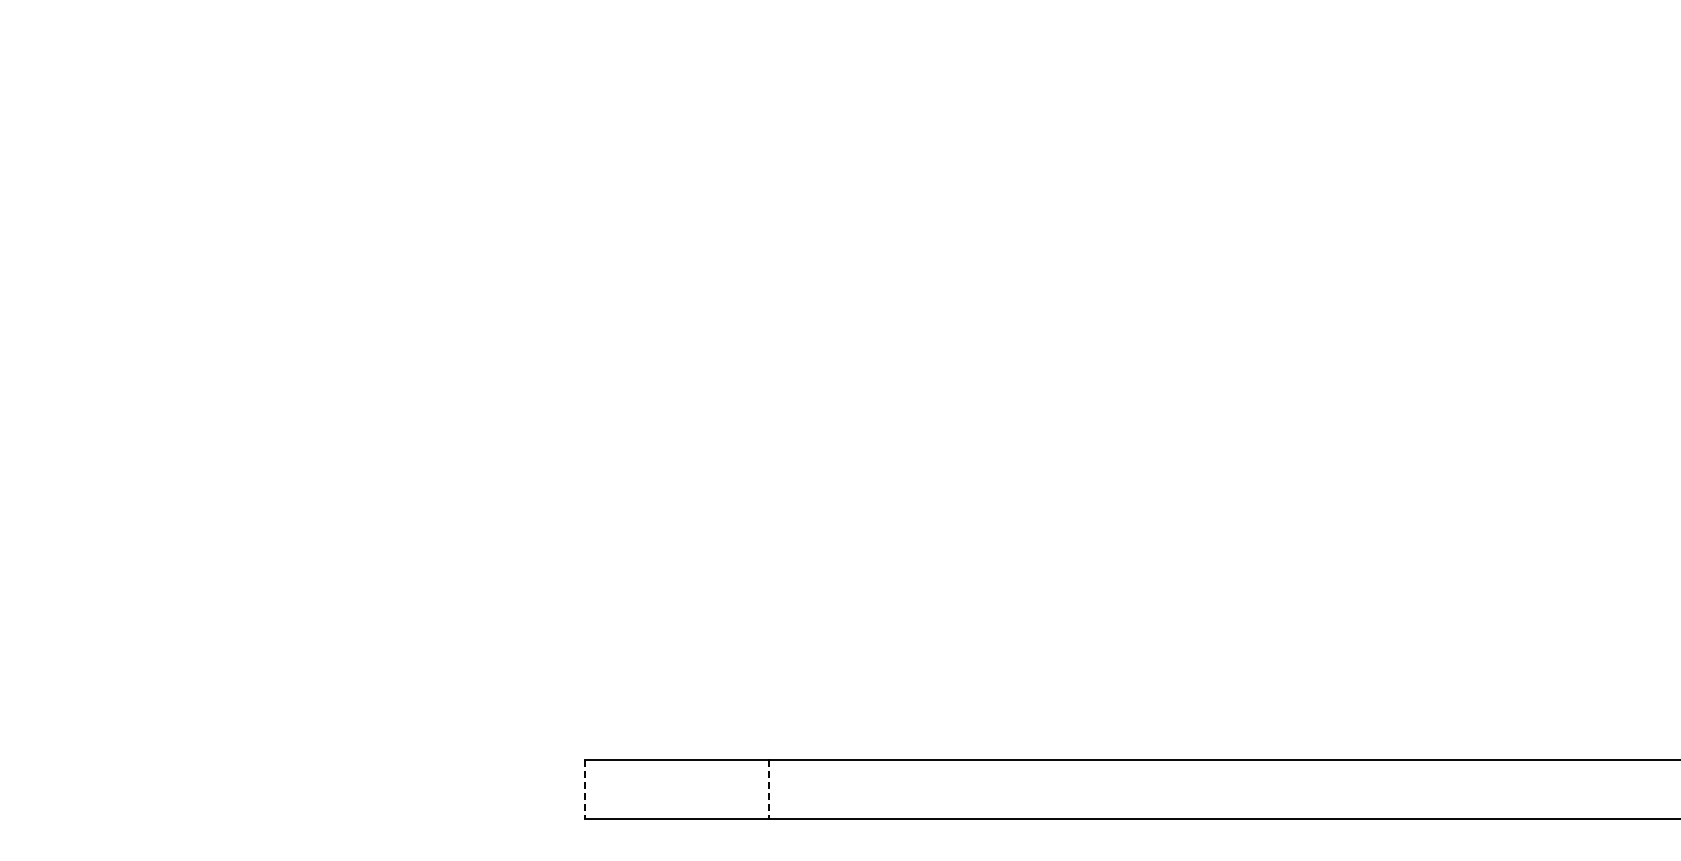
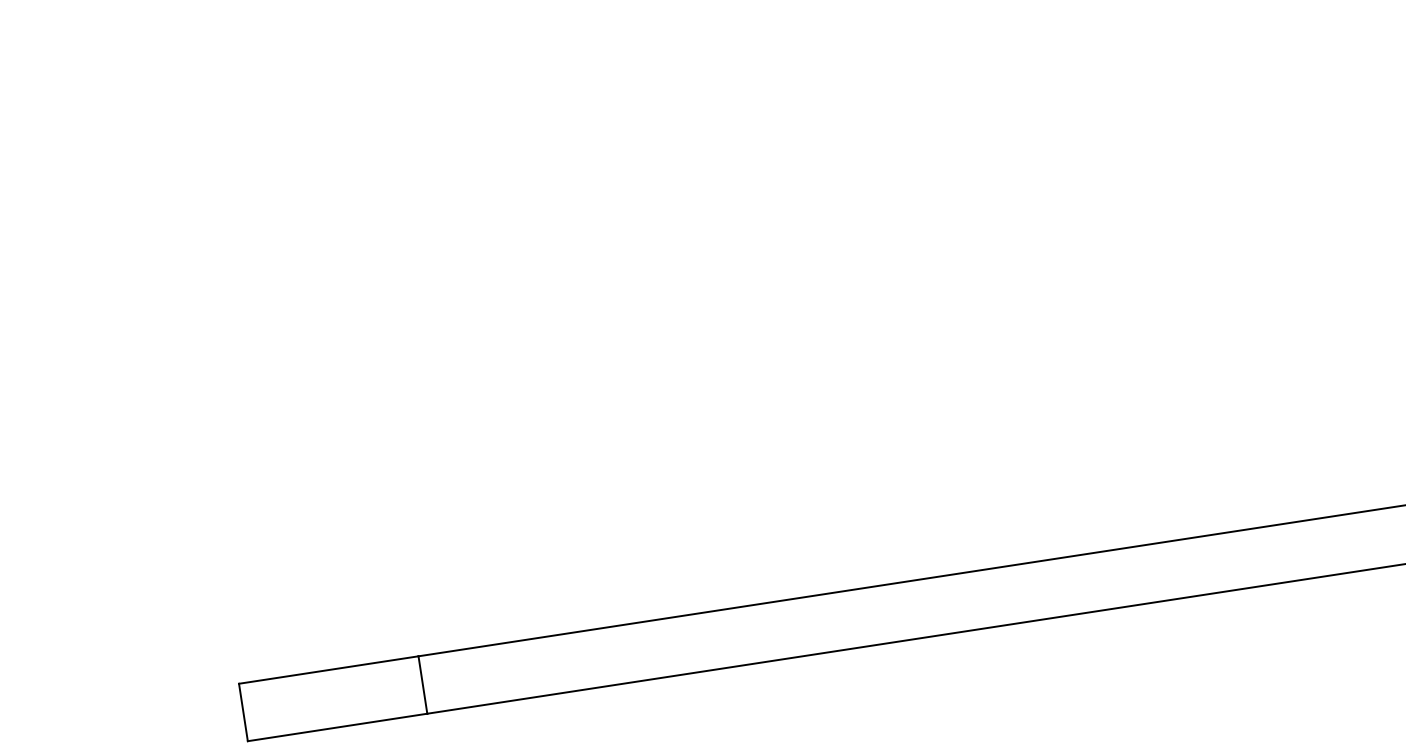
line: (584, 790) -> (243, 713), dashed -> solid
line: (768, 790) -> (422, 685), dashed -> solid

